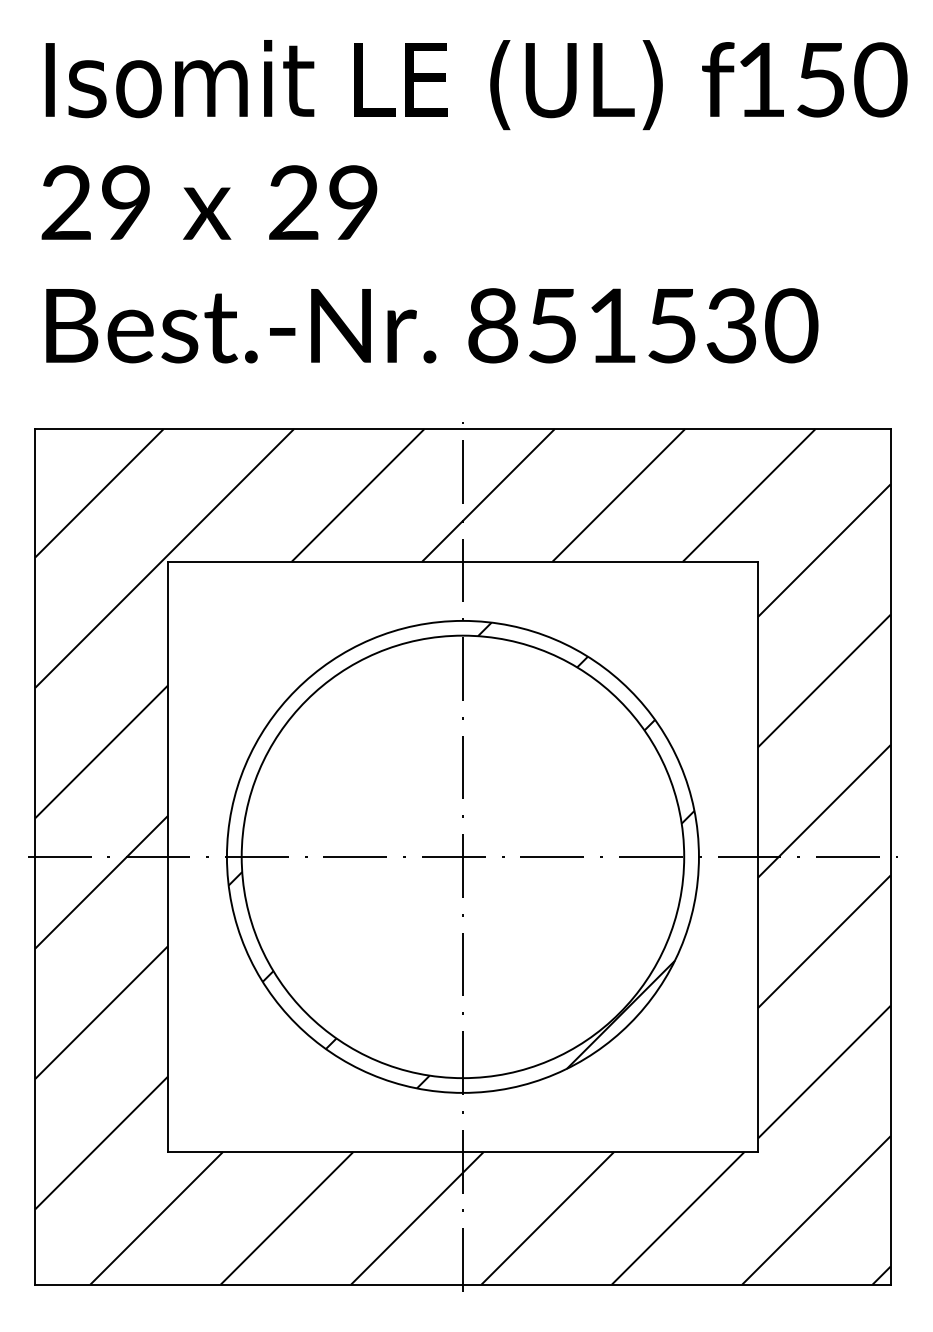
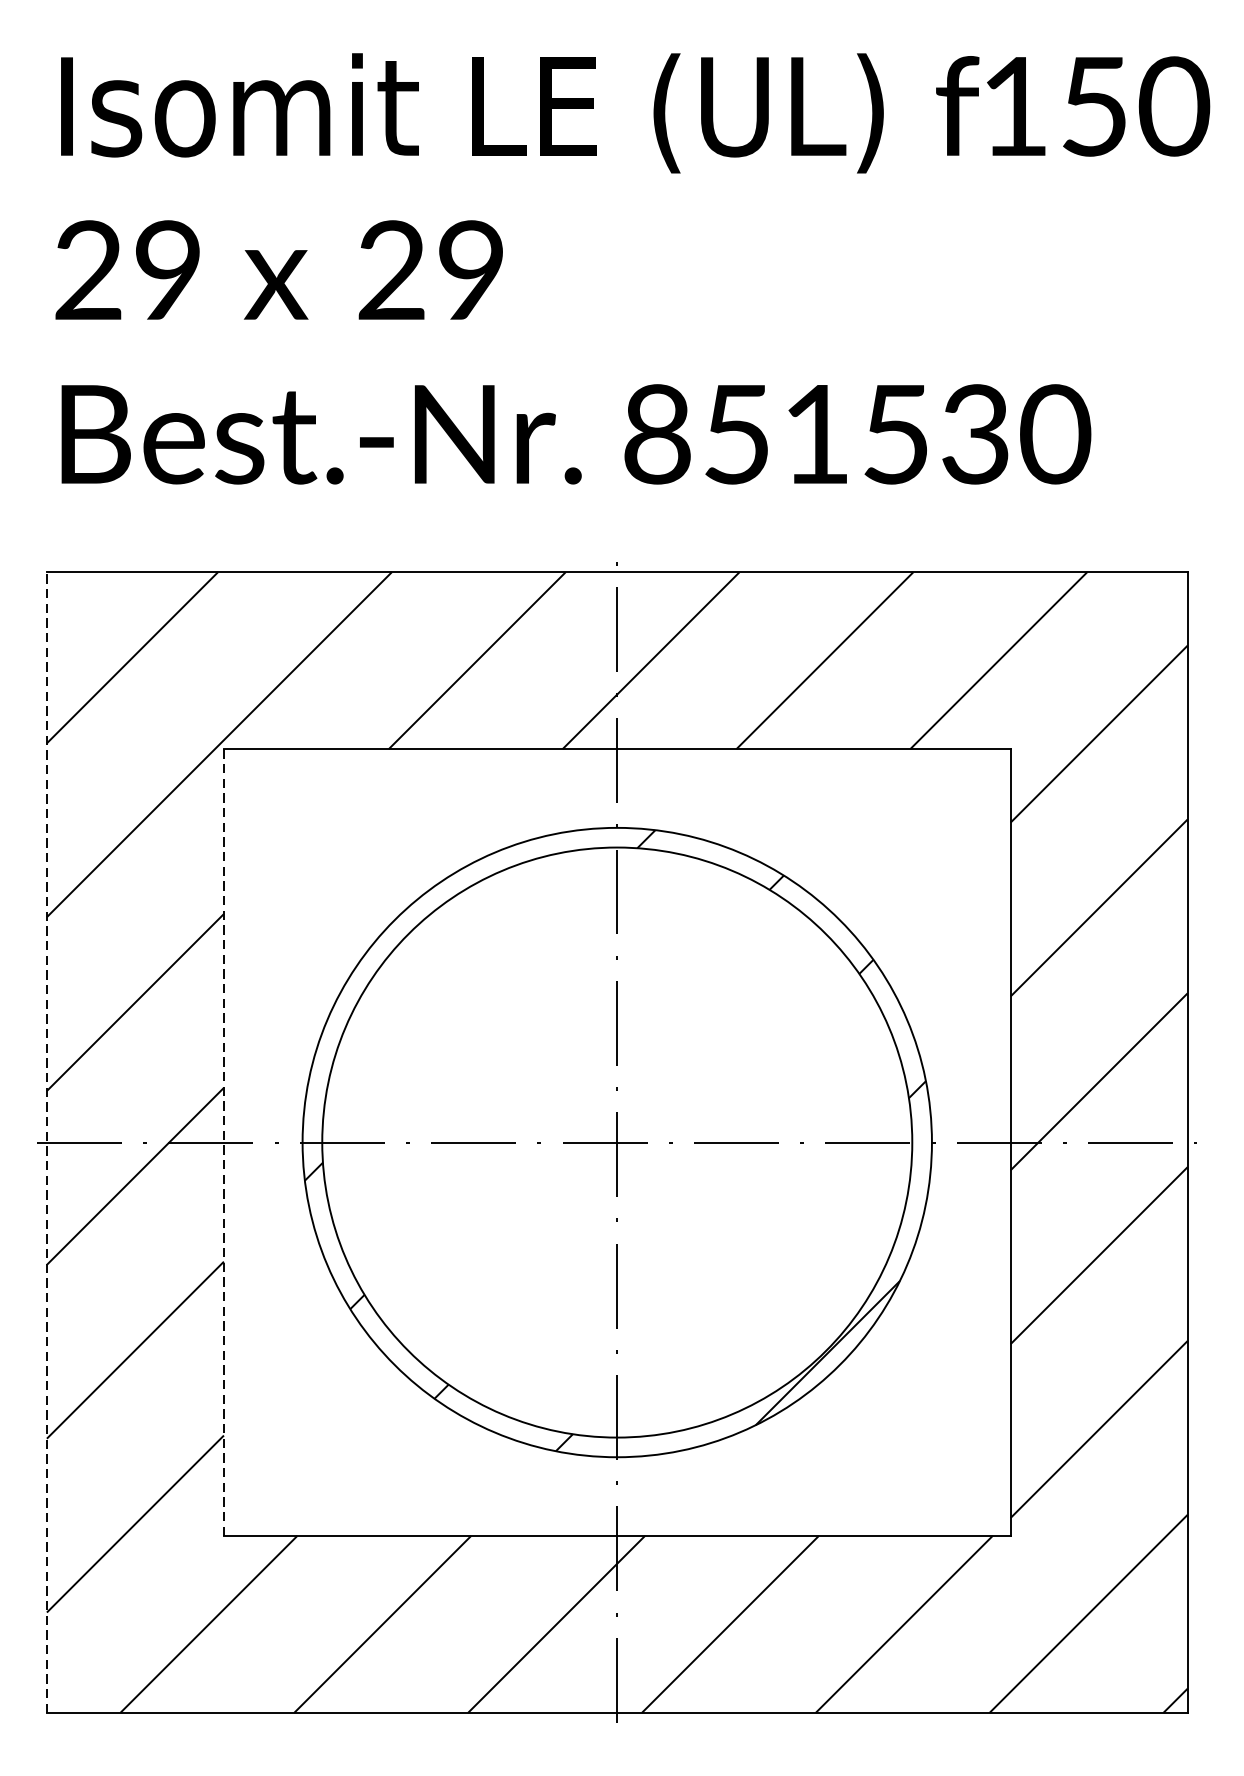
line: (35, 856) -> (47, 1142), solid -> dashed
line: (167, 856) -> (223, 1142), solid -> dashed

